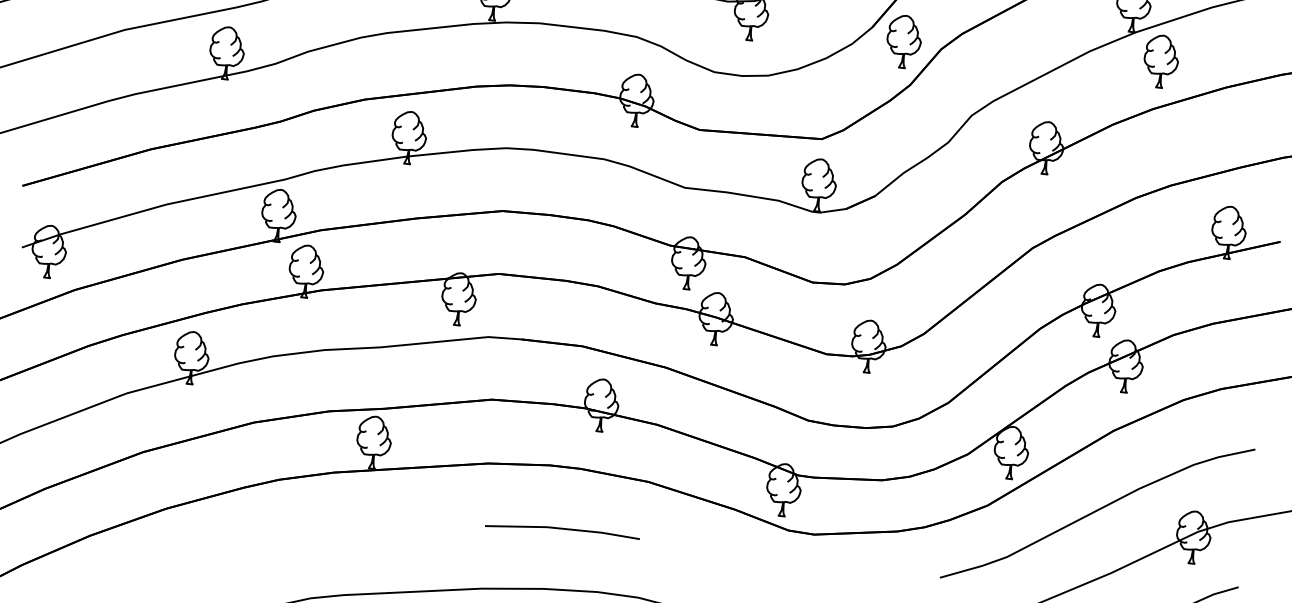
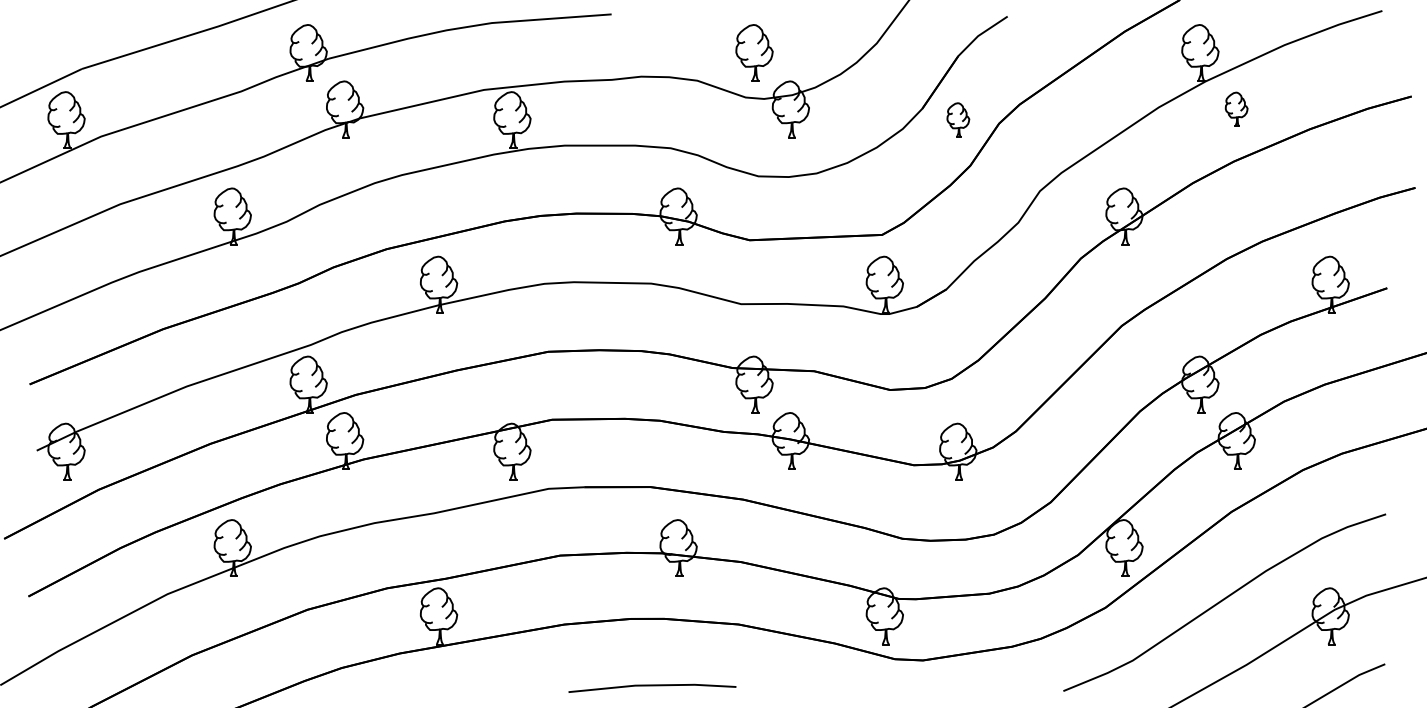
part: (904, 41) -> (958, 119), size x0.6
part: (1160, 61) -> (1236, 109), size x0.6

